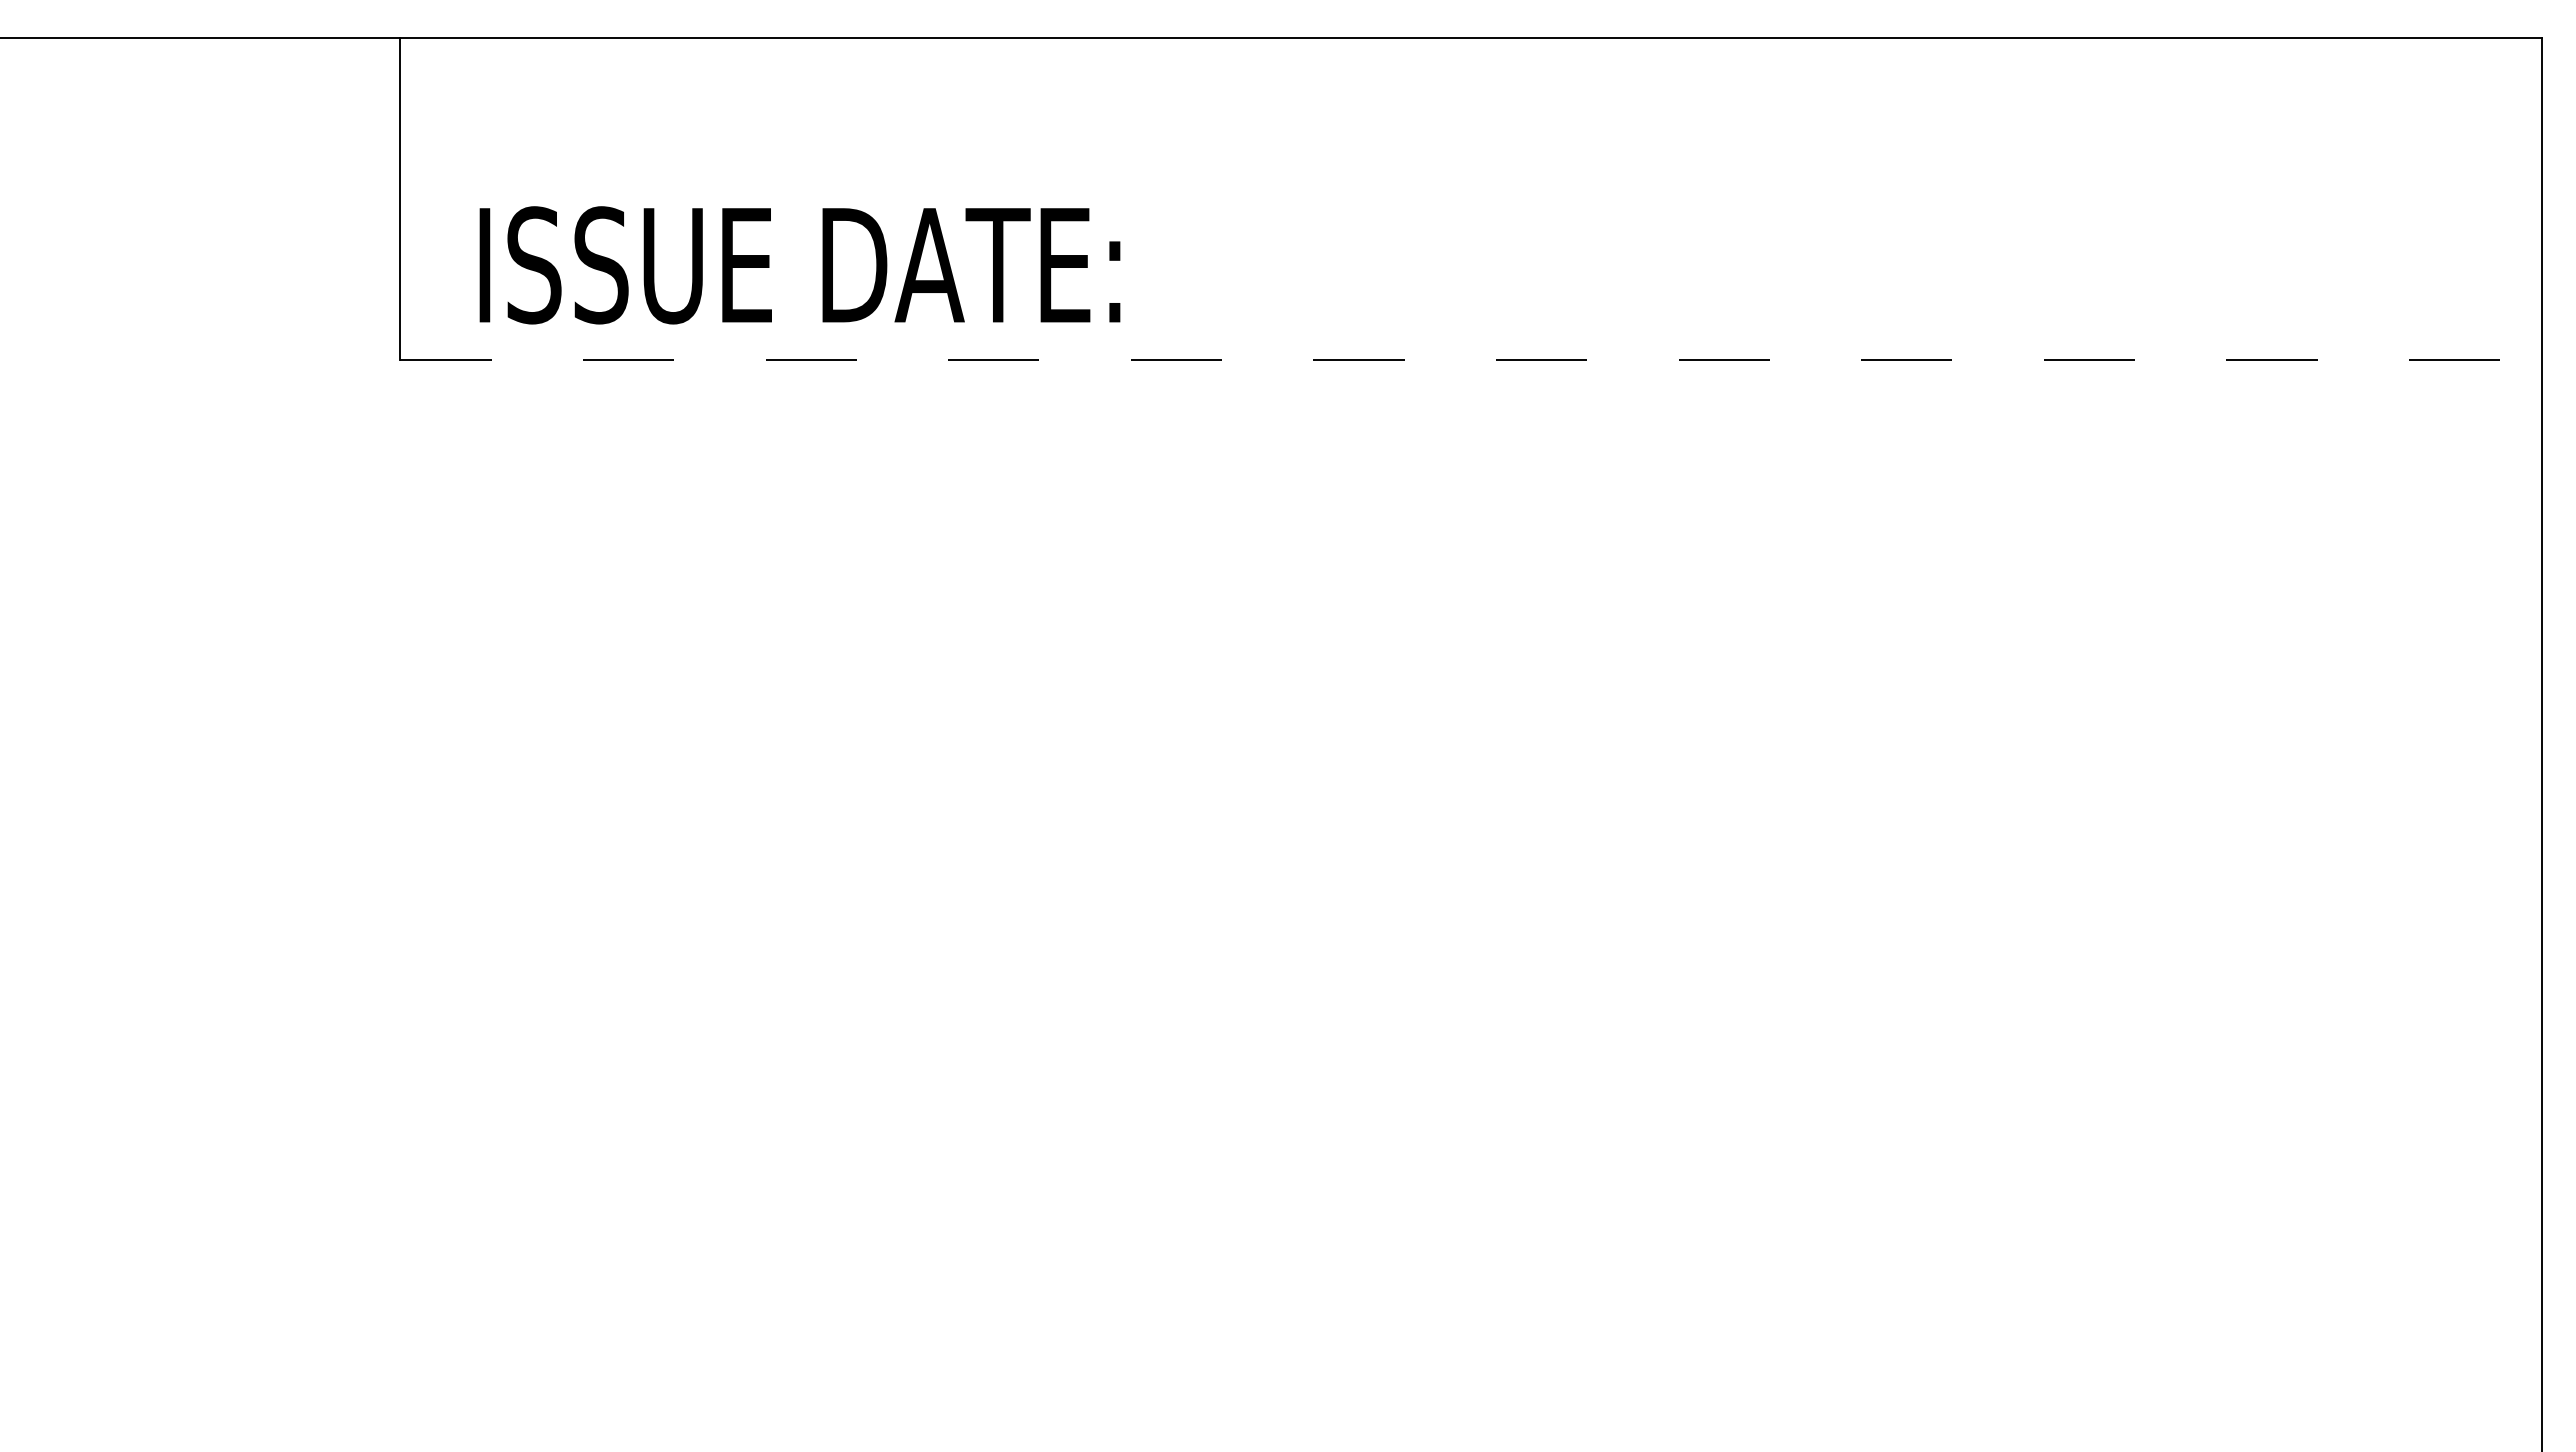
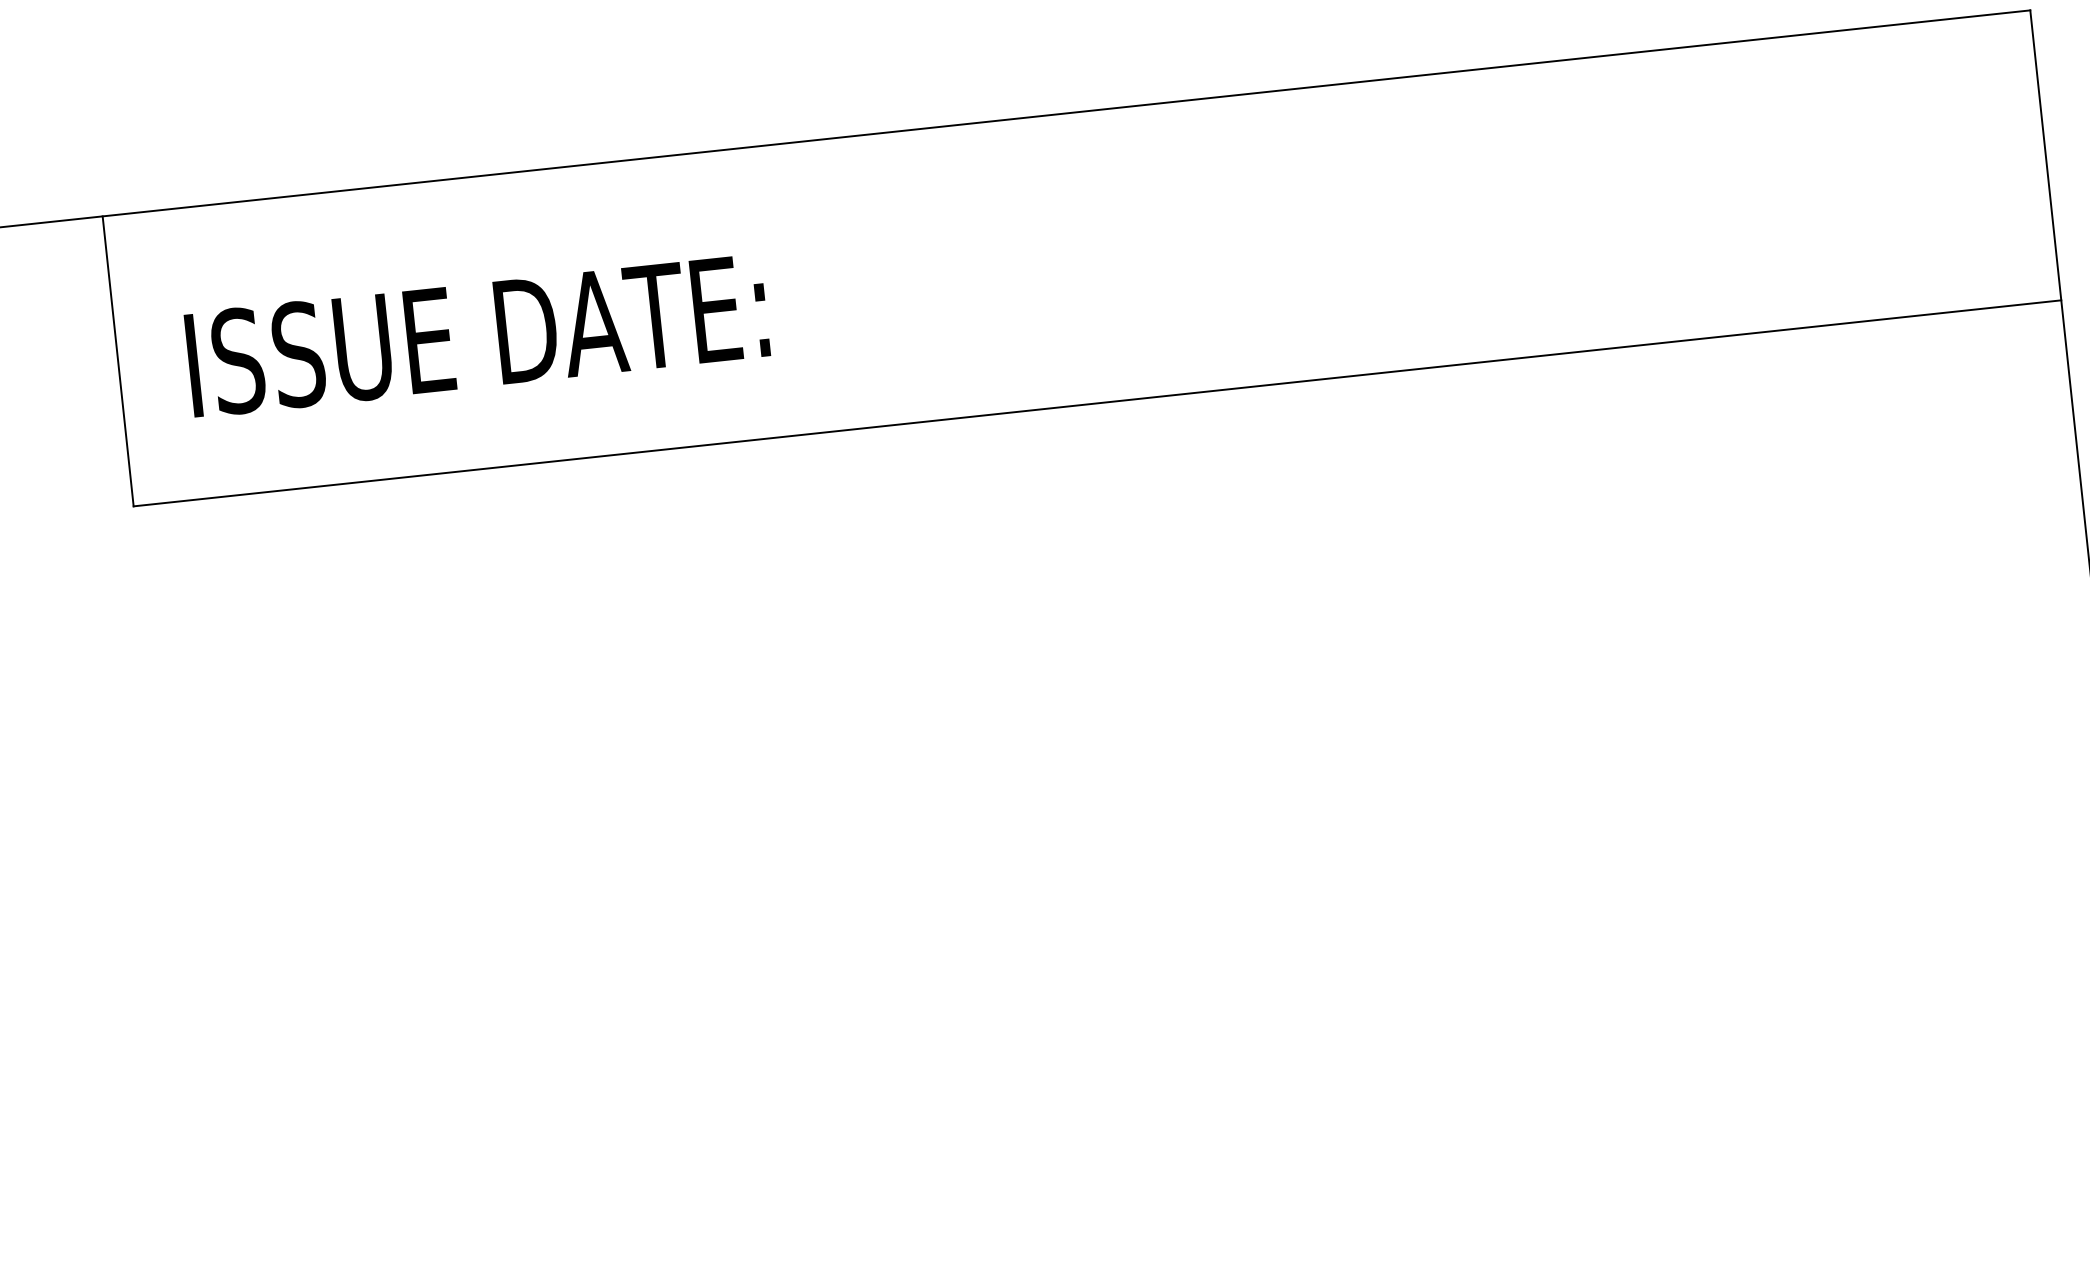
text: (799, 265) -> (476, 335), moved
line: (1471, 359) -> (1097, 403), dashed -> solid

